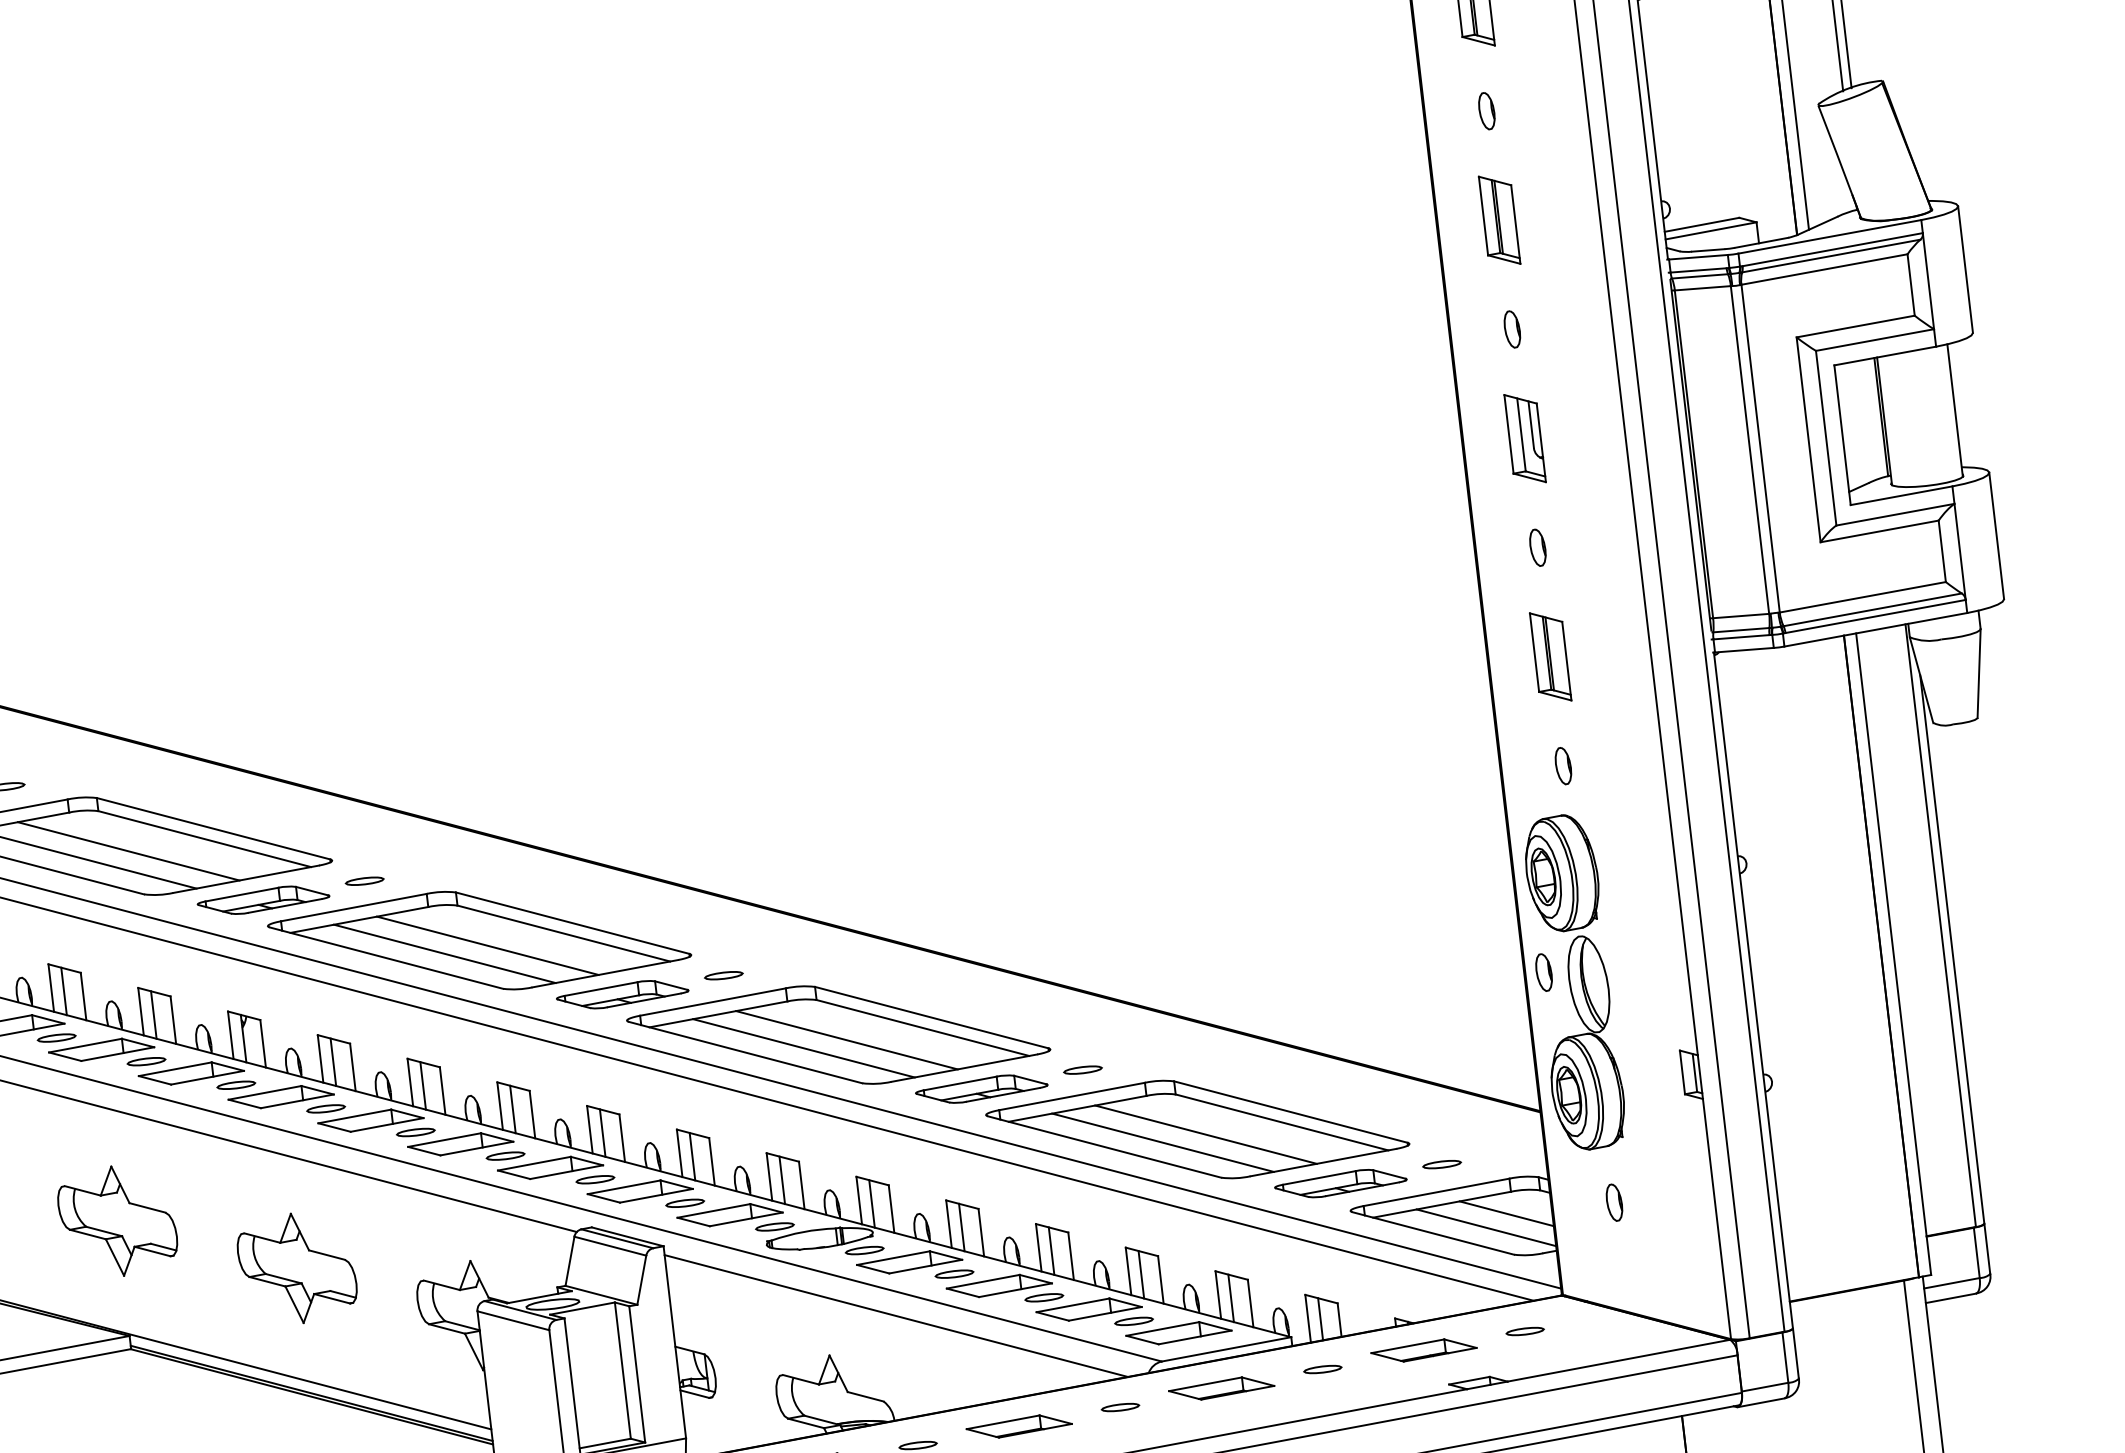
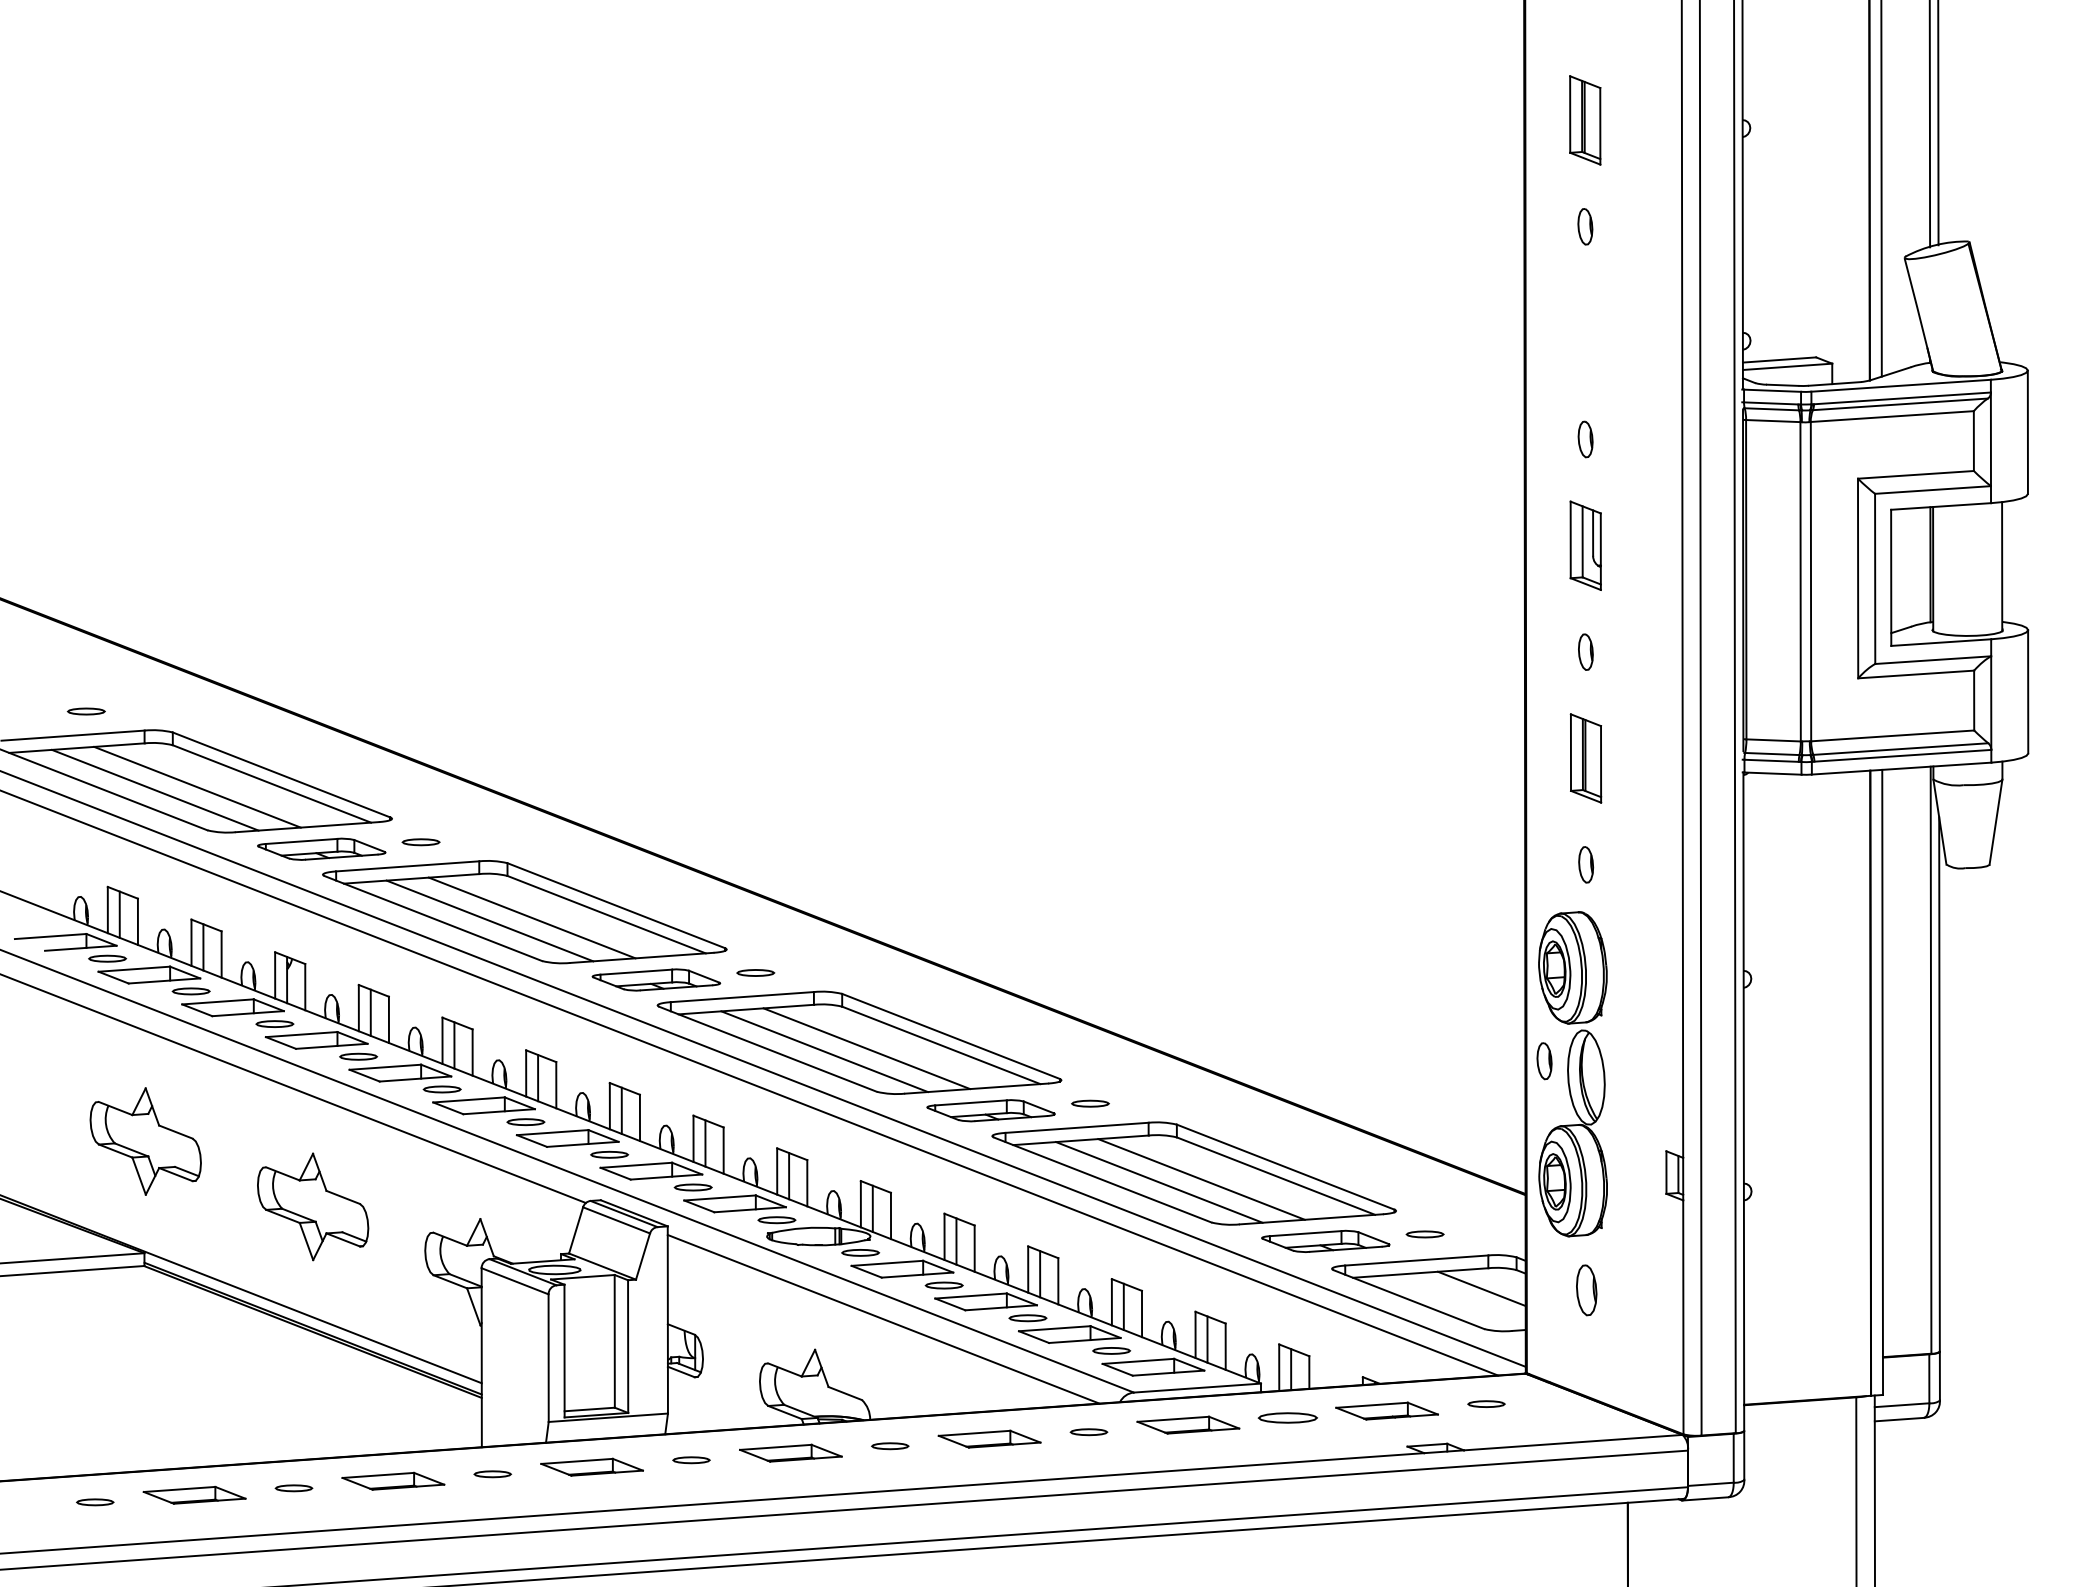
part: (1499, 220) -> (1585, 333), removed
part: (1614, 1201) -> (1586, 1289), size x1.4
line: (1486, 1227) -> (1460, 1299), removed
part: (1322, 1369) -> (1287, 1418), size x1.6

